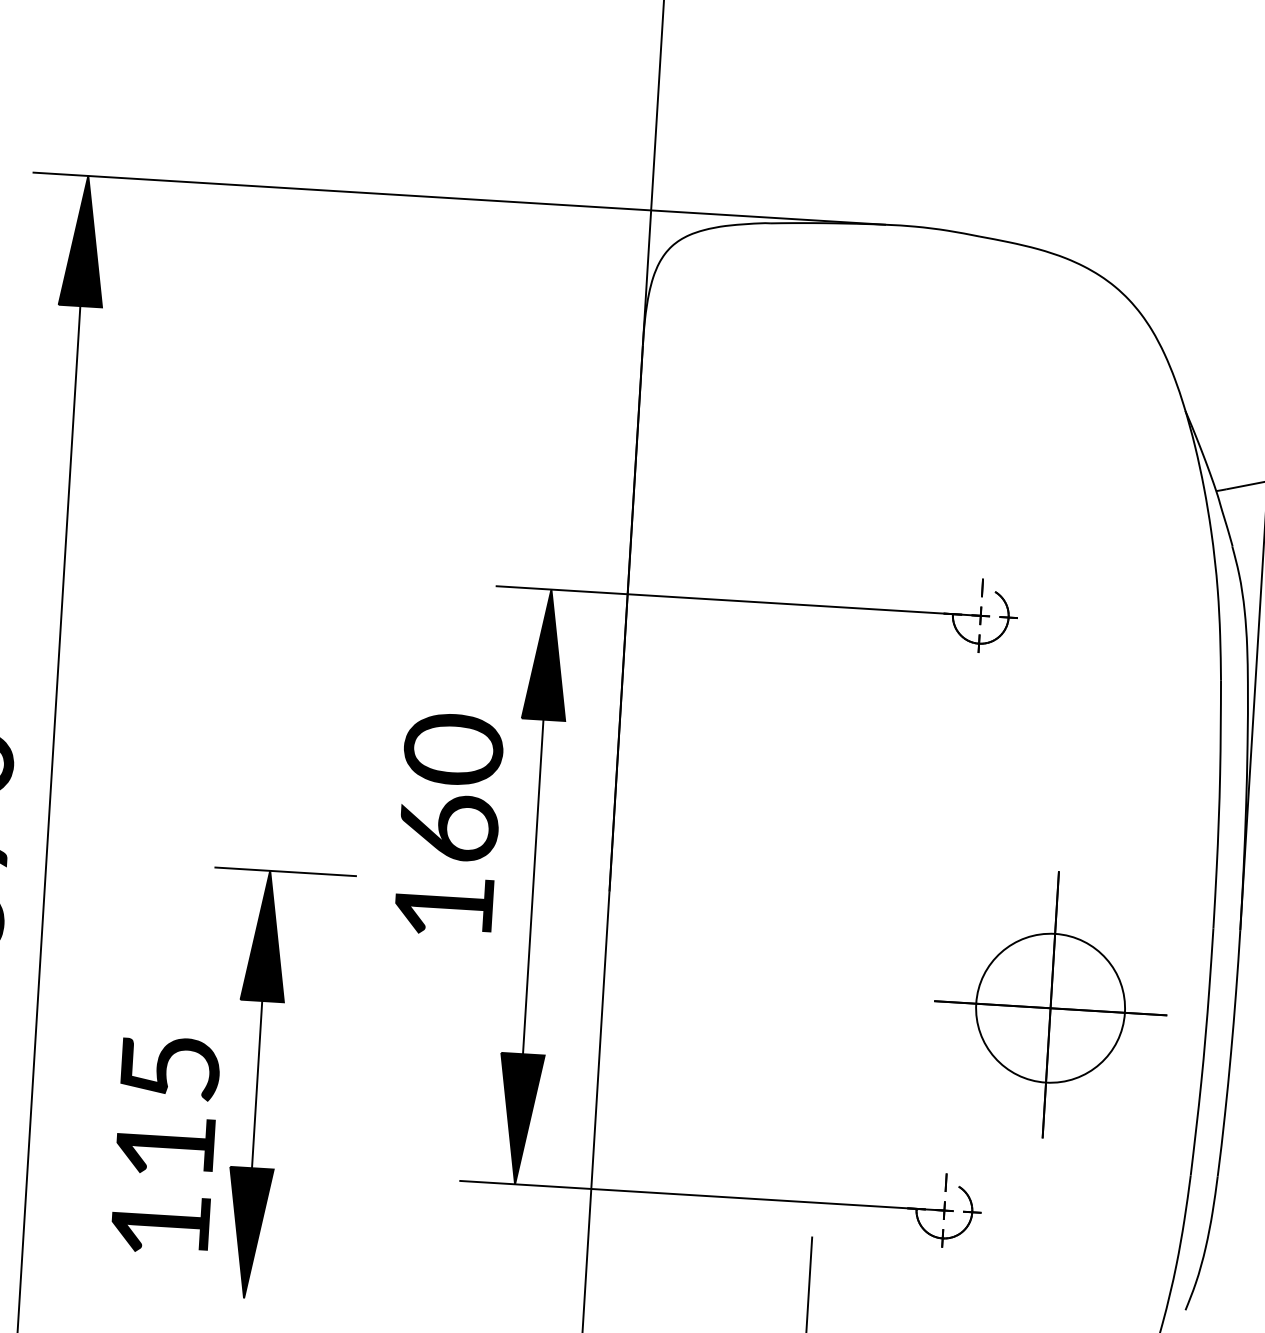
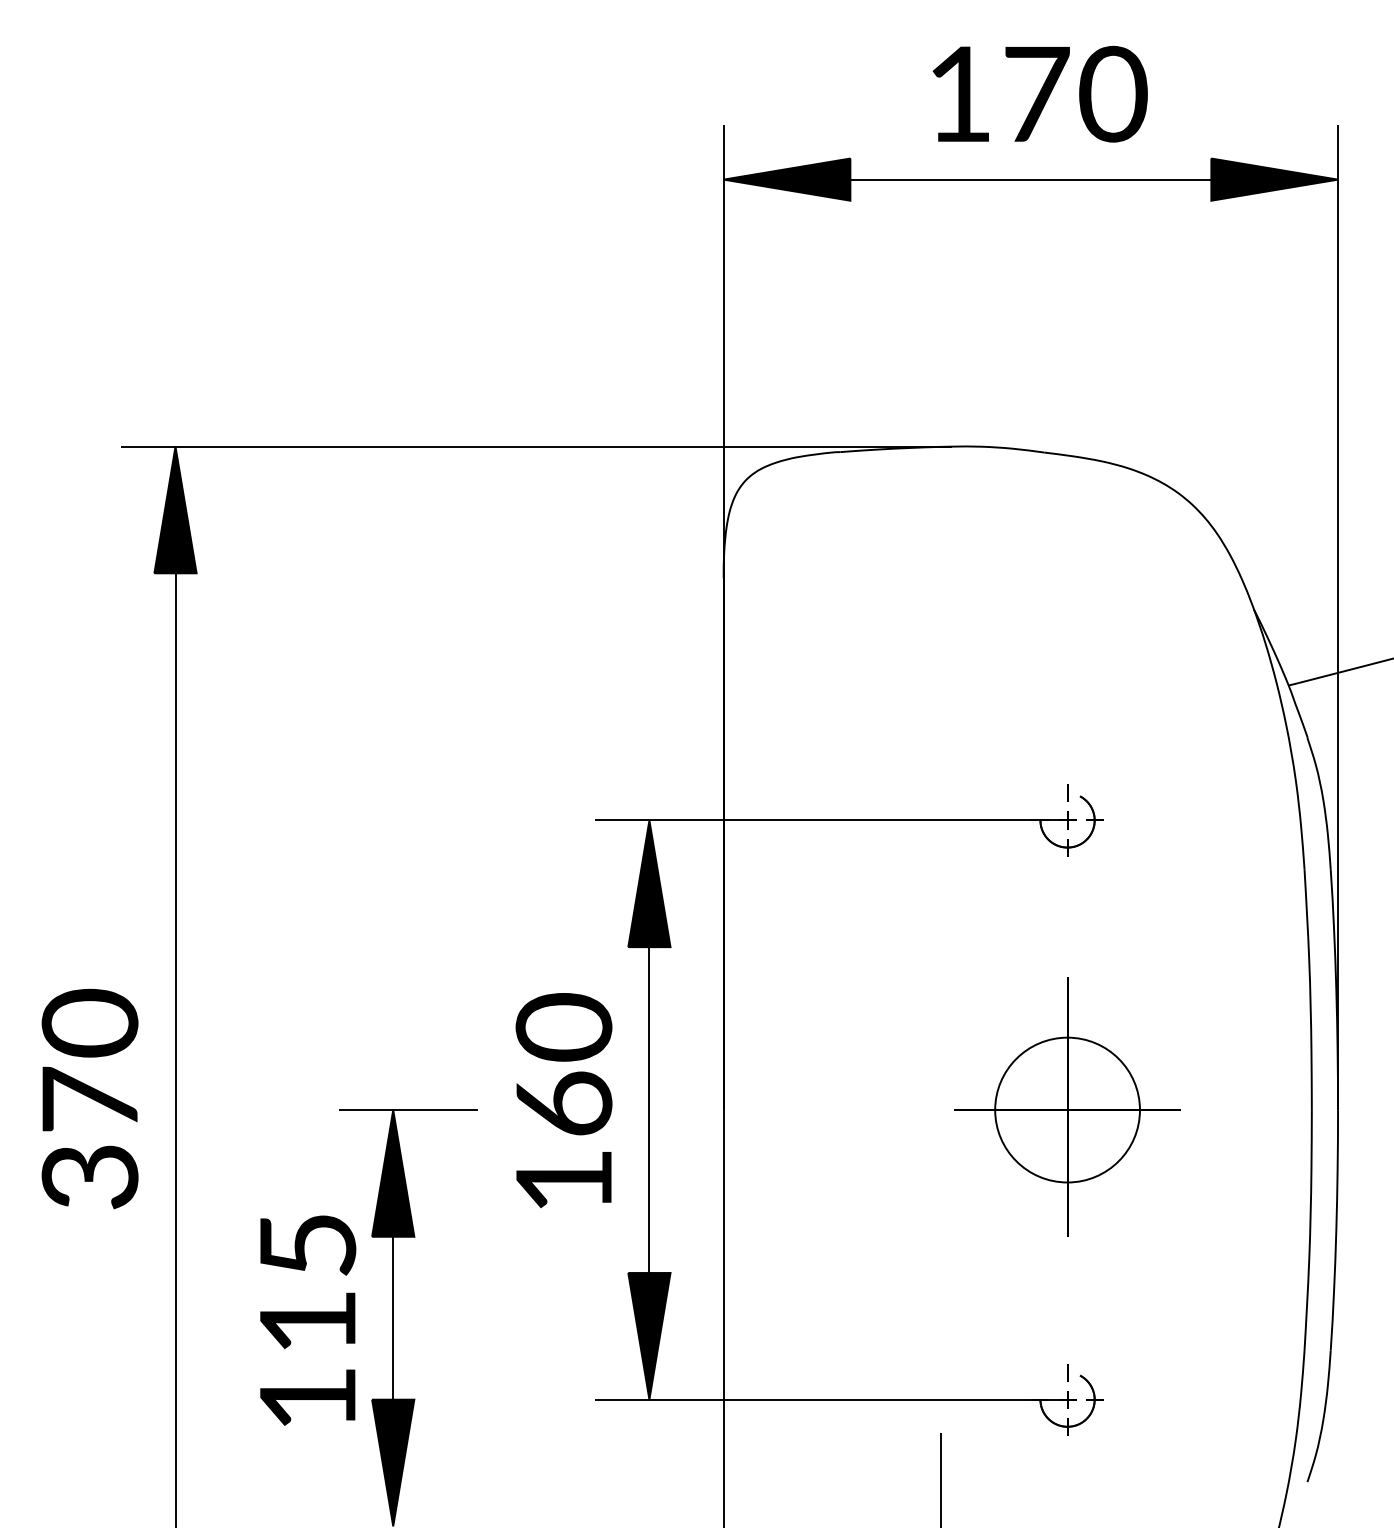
text: (448, 824) -> (563, 1100), moved
part: (1050, 1004) -> (1067, 1106), moved
text: (166, 1145) -> (308, 1320), moved

